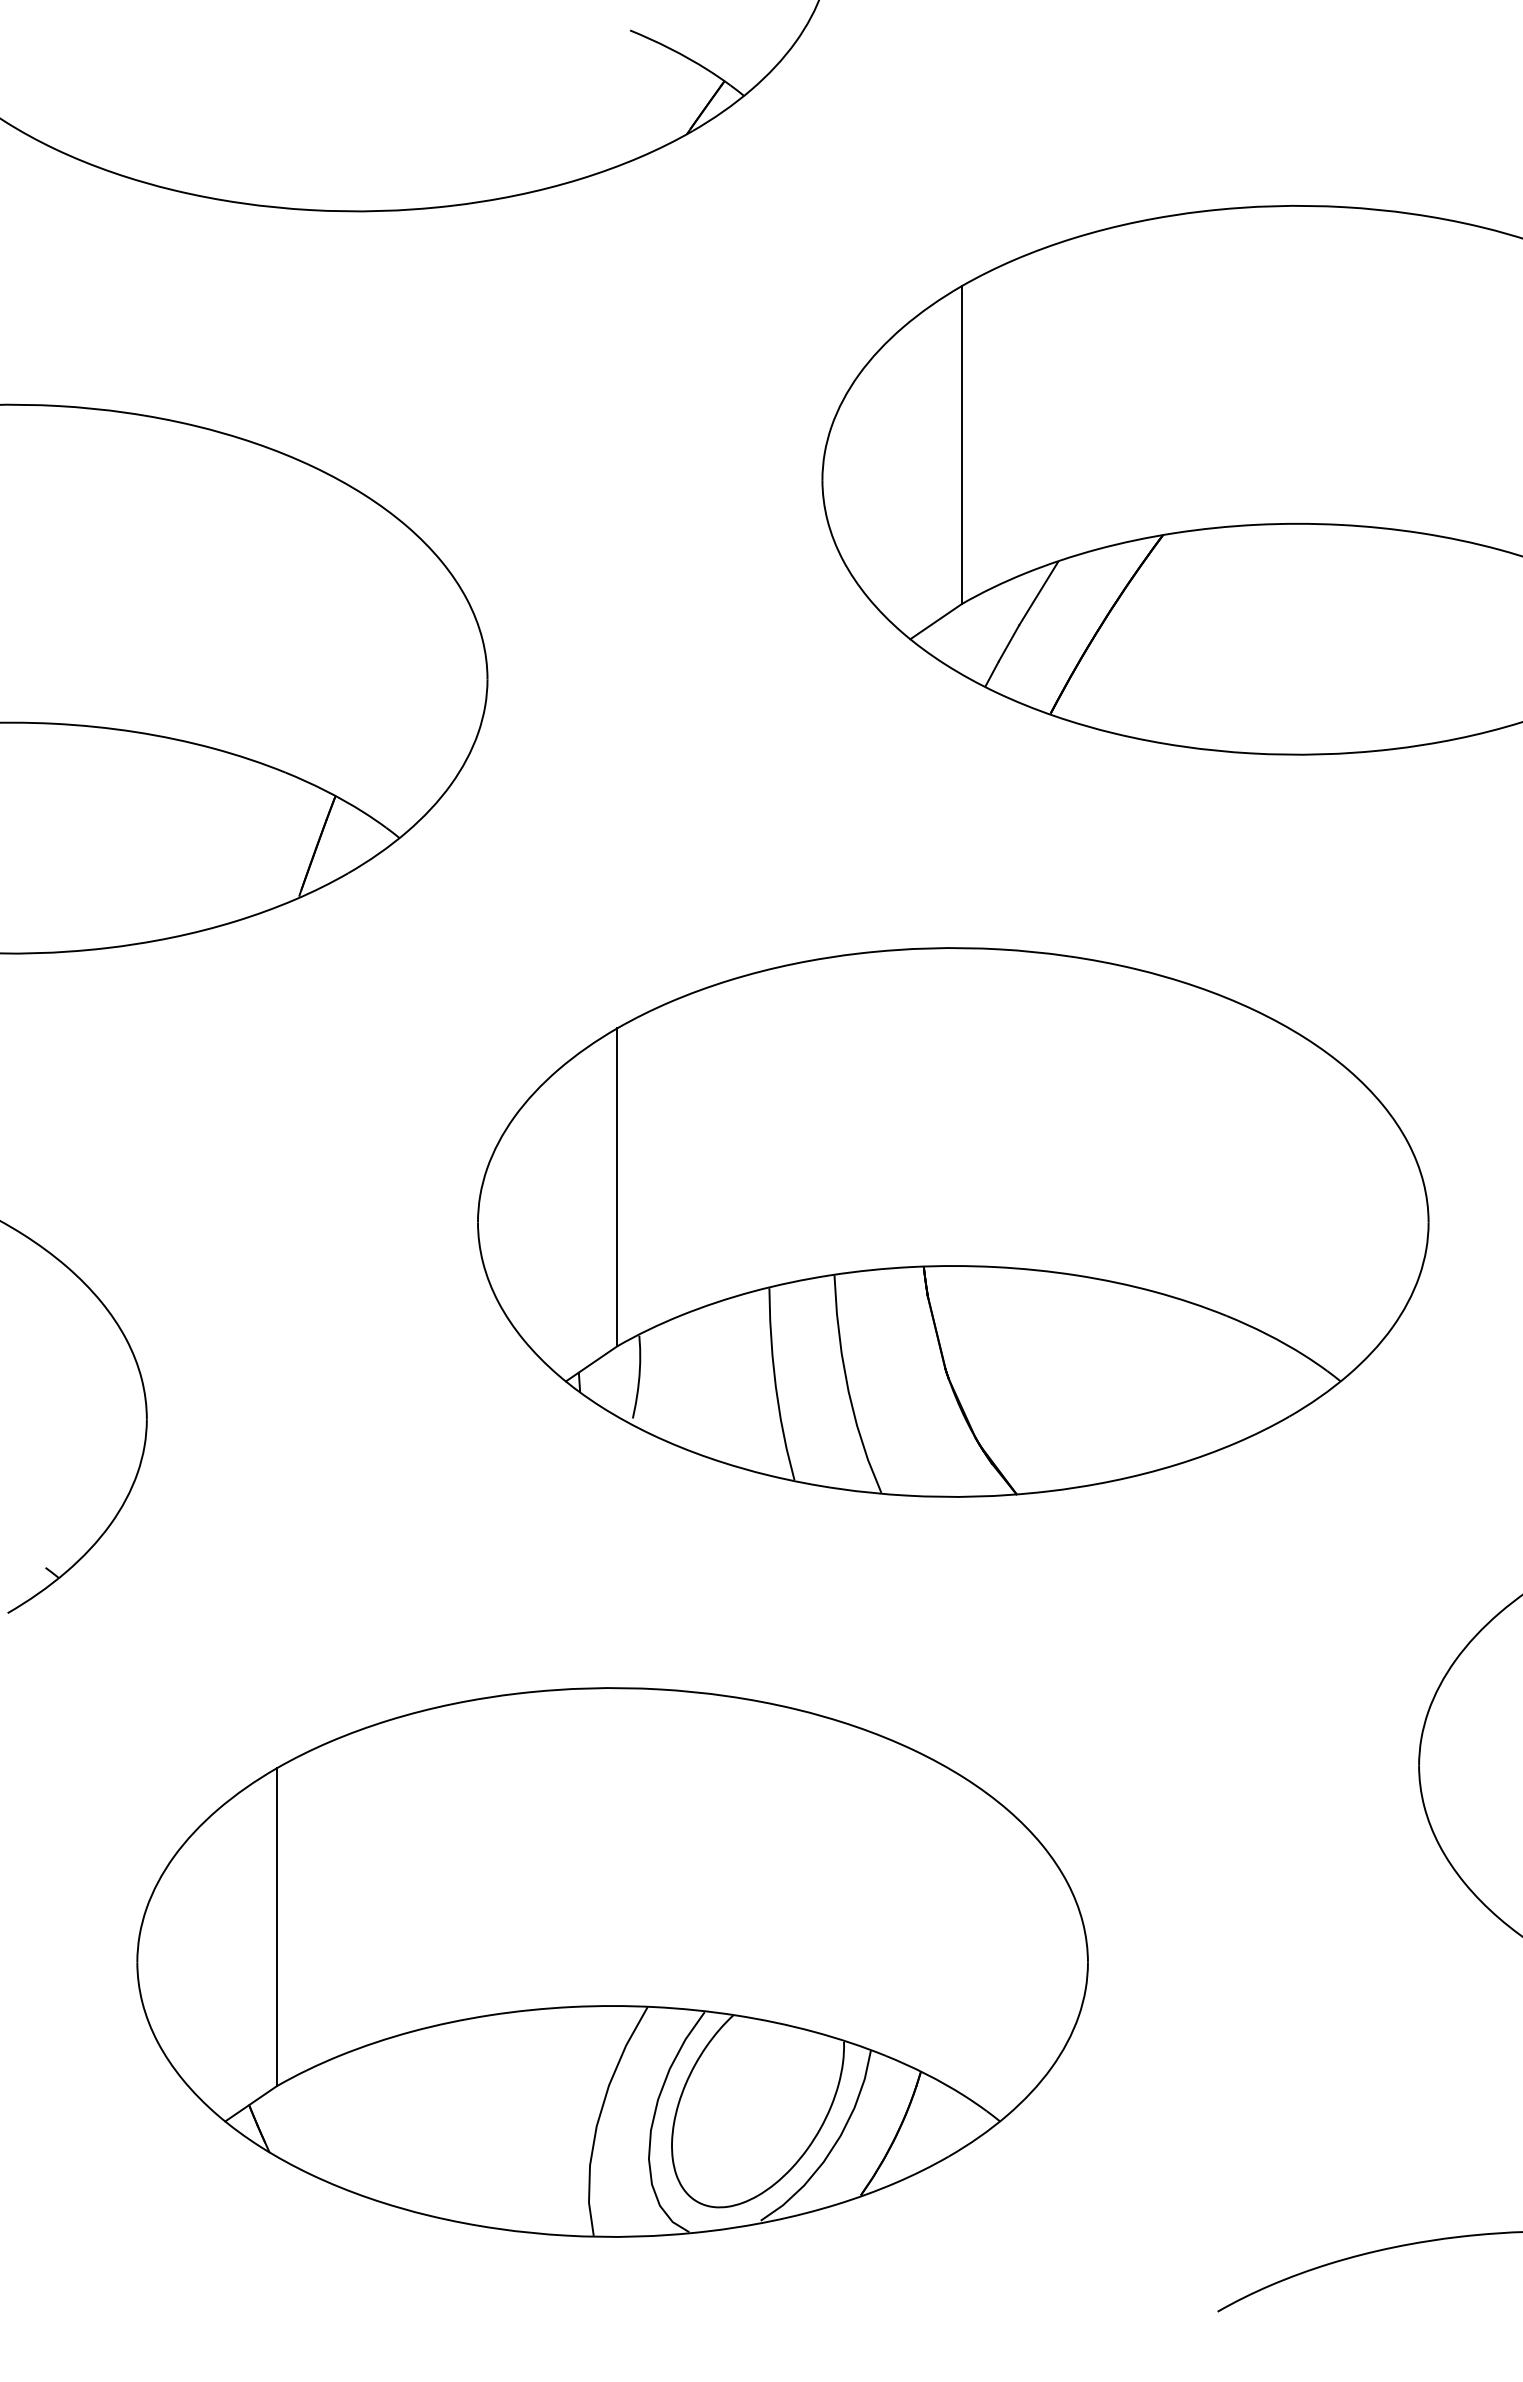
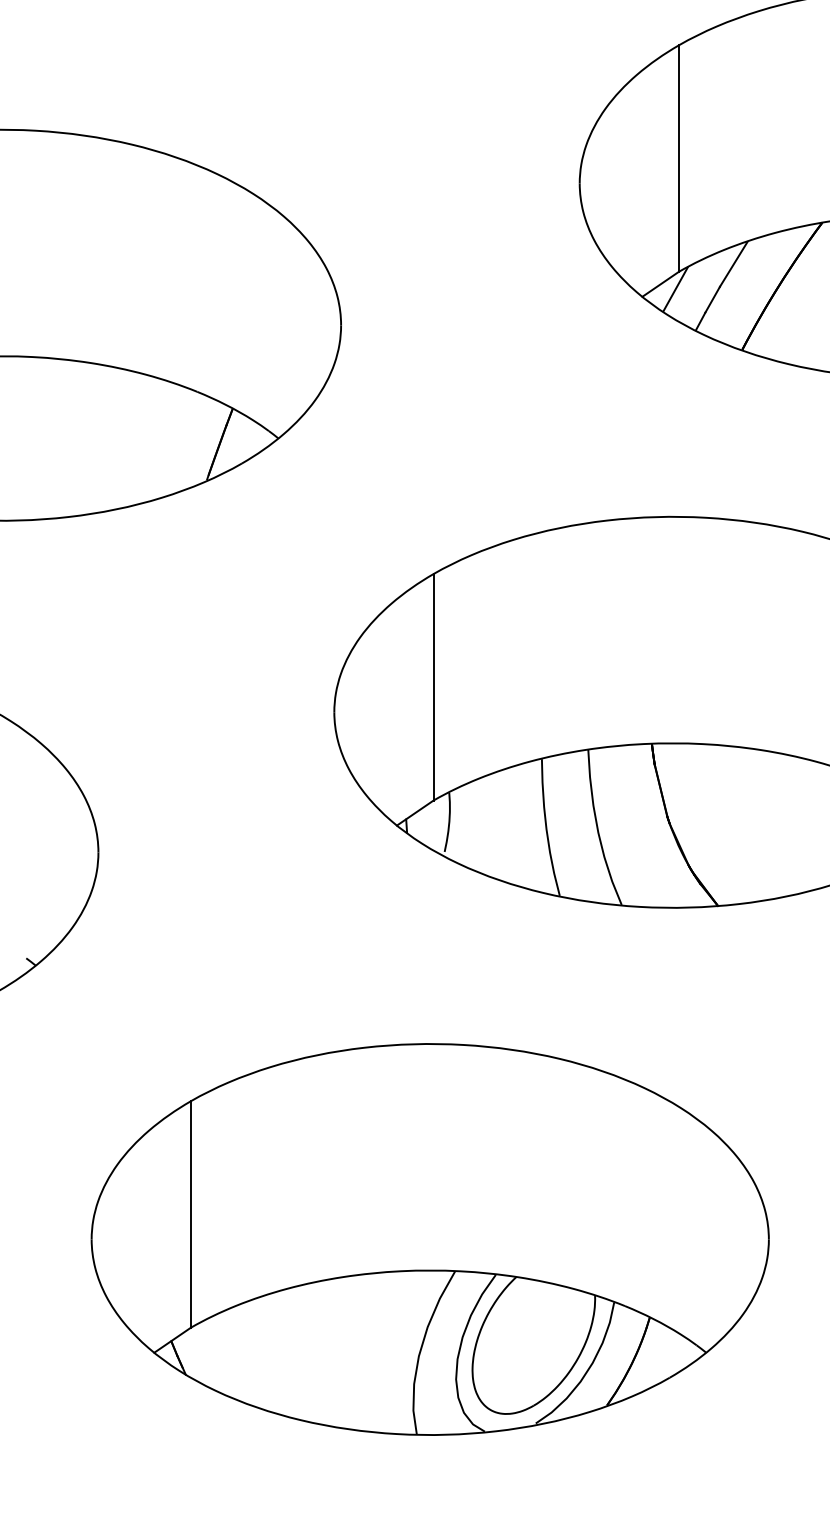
line: (957, 628) -> (675, 289), added

